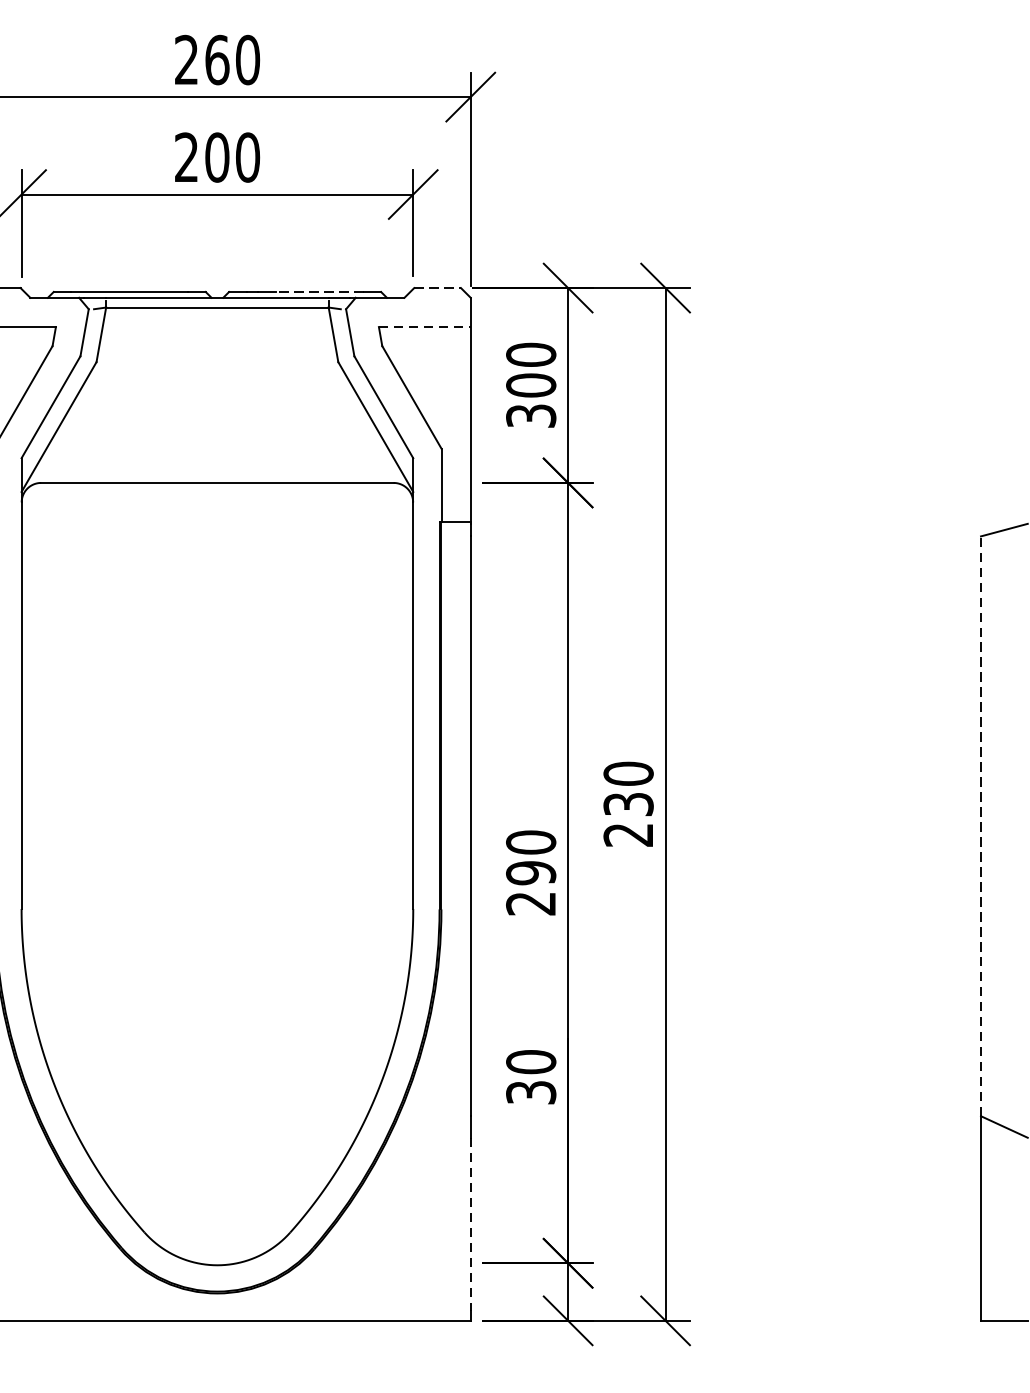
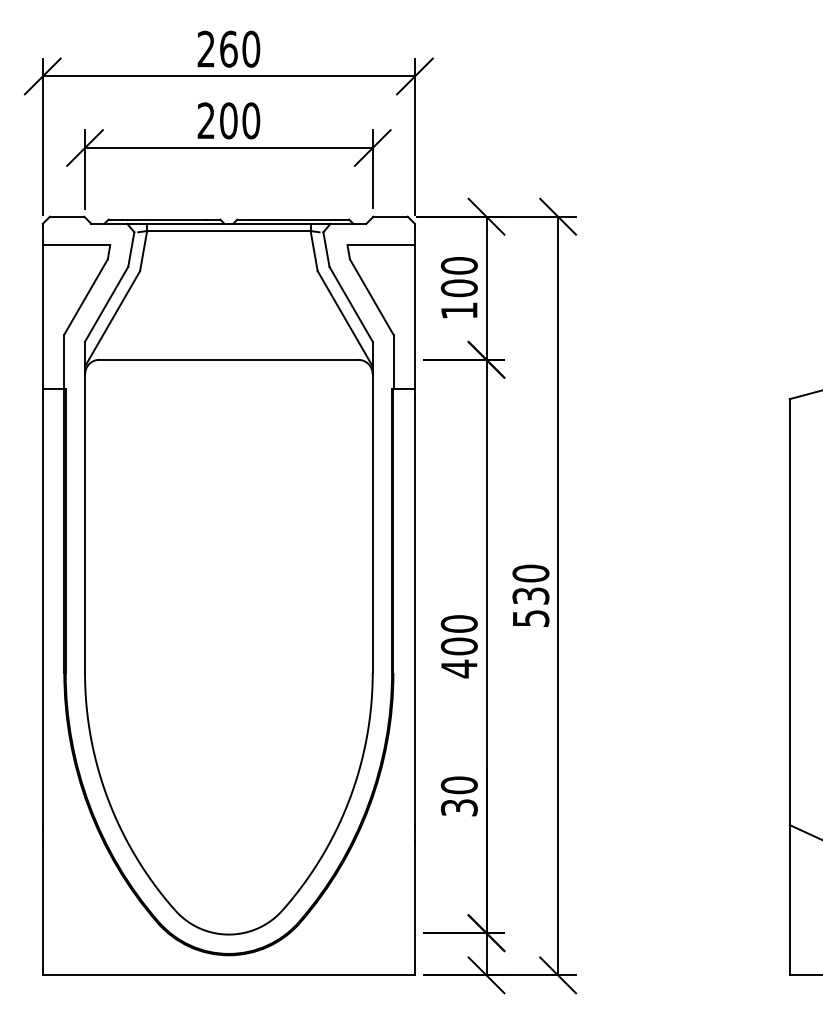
line: (438, 287) -> (391, 216), dashed -> solid
line: (319, 291) -> (303, 219), dashed -> solid
line: (425, 327) -> (381, 245), dashed -> solid
text: (530, 415) -> (458, 310), 300 -> 100
line: (980, 826) -> (789, 612), dashed -> solid
text: (628, 834) -> (530, 618), 230 -> 530
text: (530, 888) -> (458, 657), 290 -> 400
line: (470, 1224) -> (414, 904), dashed -> solid

